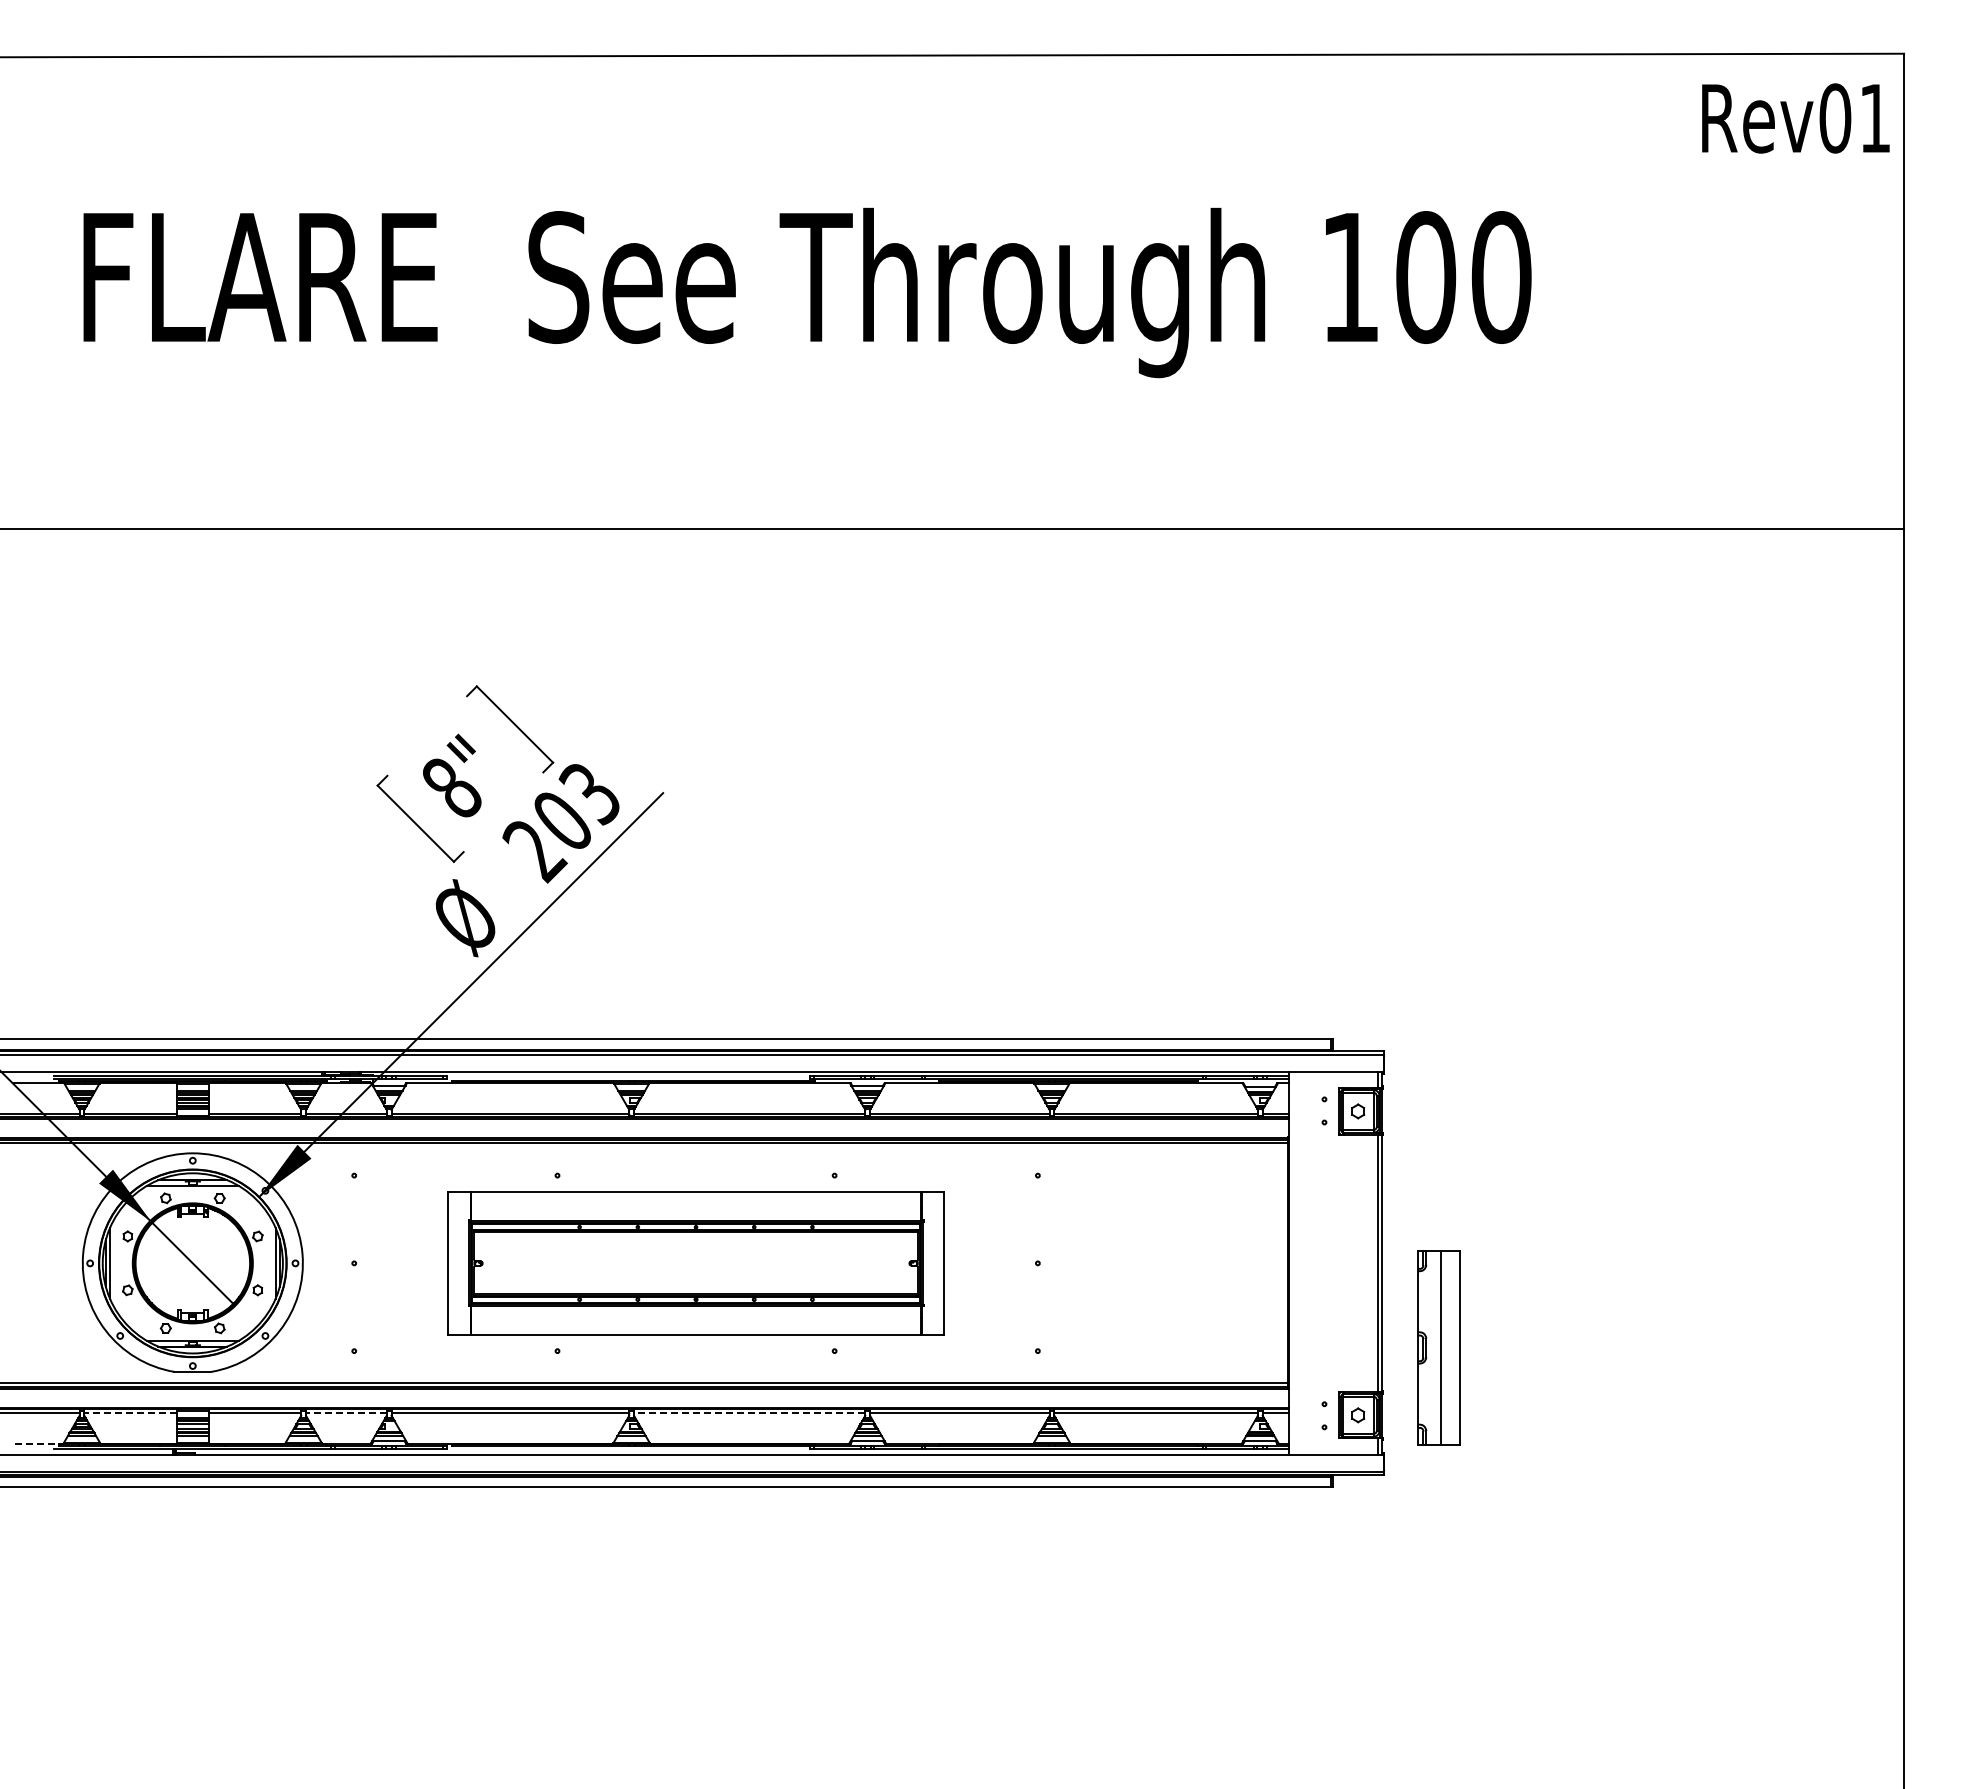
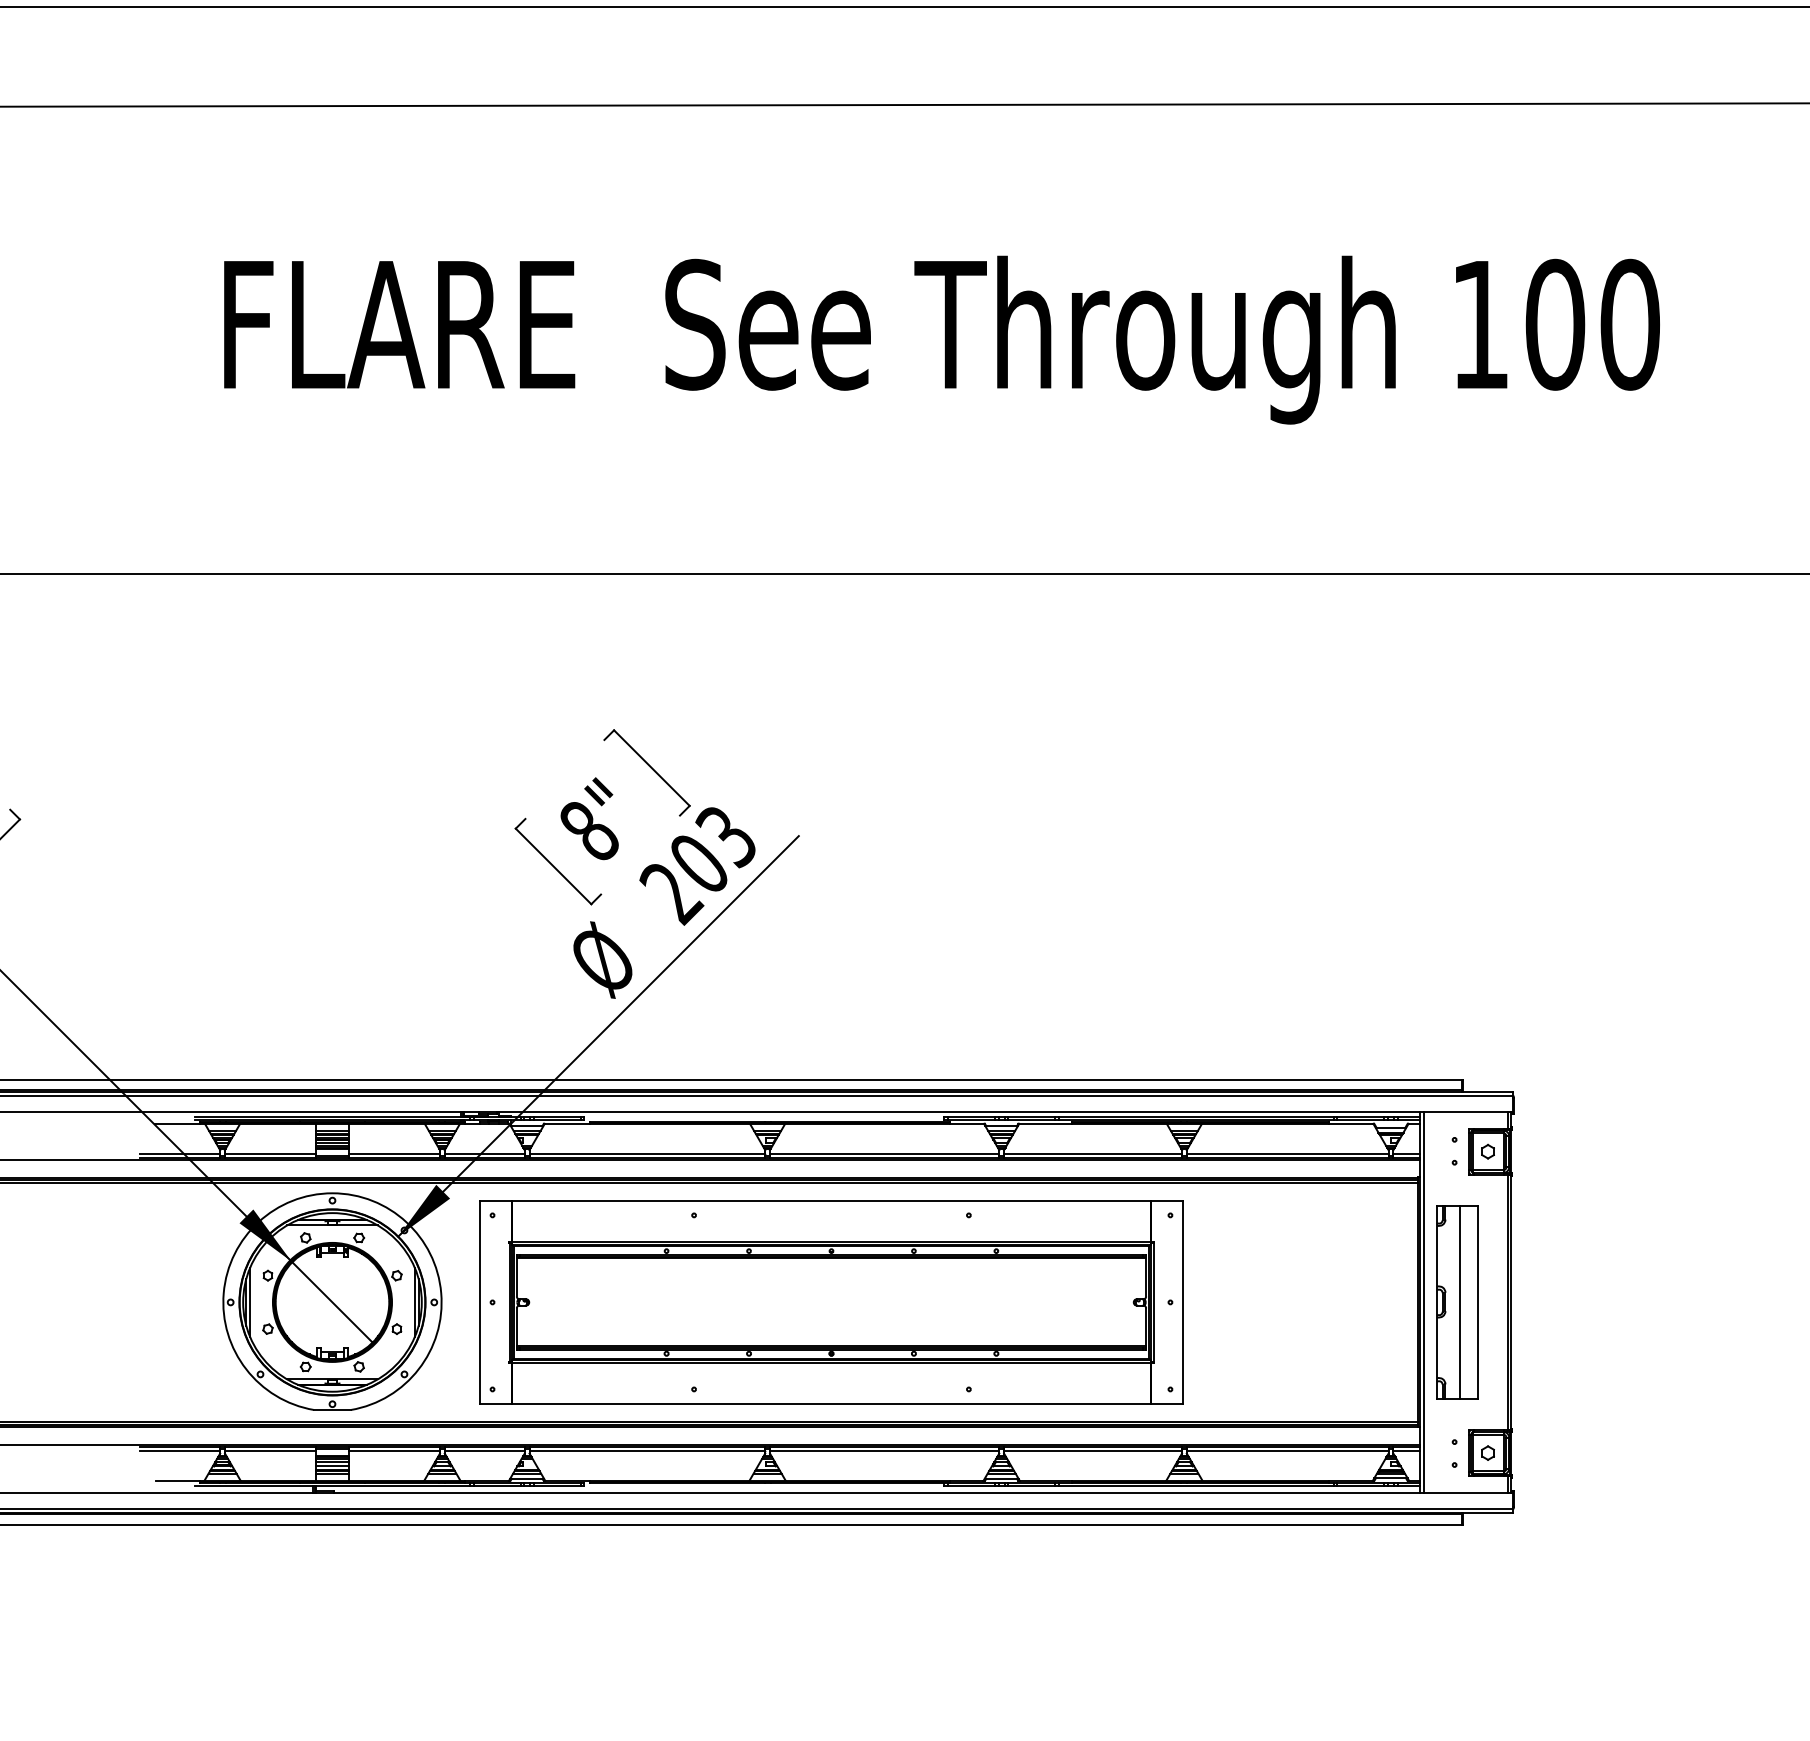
part: (695, 1263) -> (830, 1302), size x1.43
line: (1293, 1263) -> (1423, 1302), added
part: (1438, 1347) -> (1457, 1301), moved
line: (130, 1413) -> (270, 1451), dashed -> solid
line: (345, 1413) -> (483, 1451), dashed -> solid
line: (749, 1413) -> (884, 1451), dashed -> solid
line: (39, 1443) -> (180, 1481), dashed -> solid

